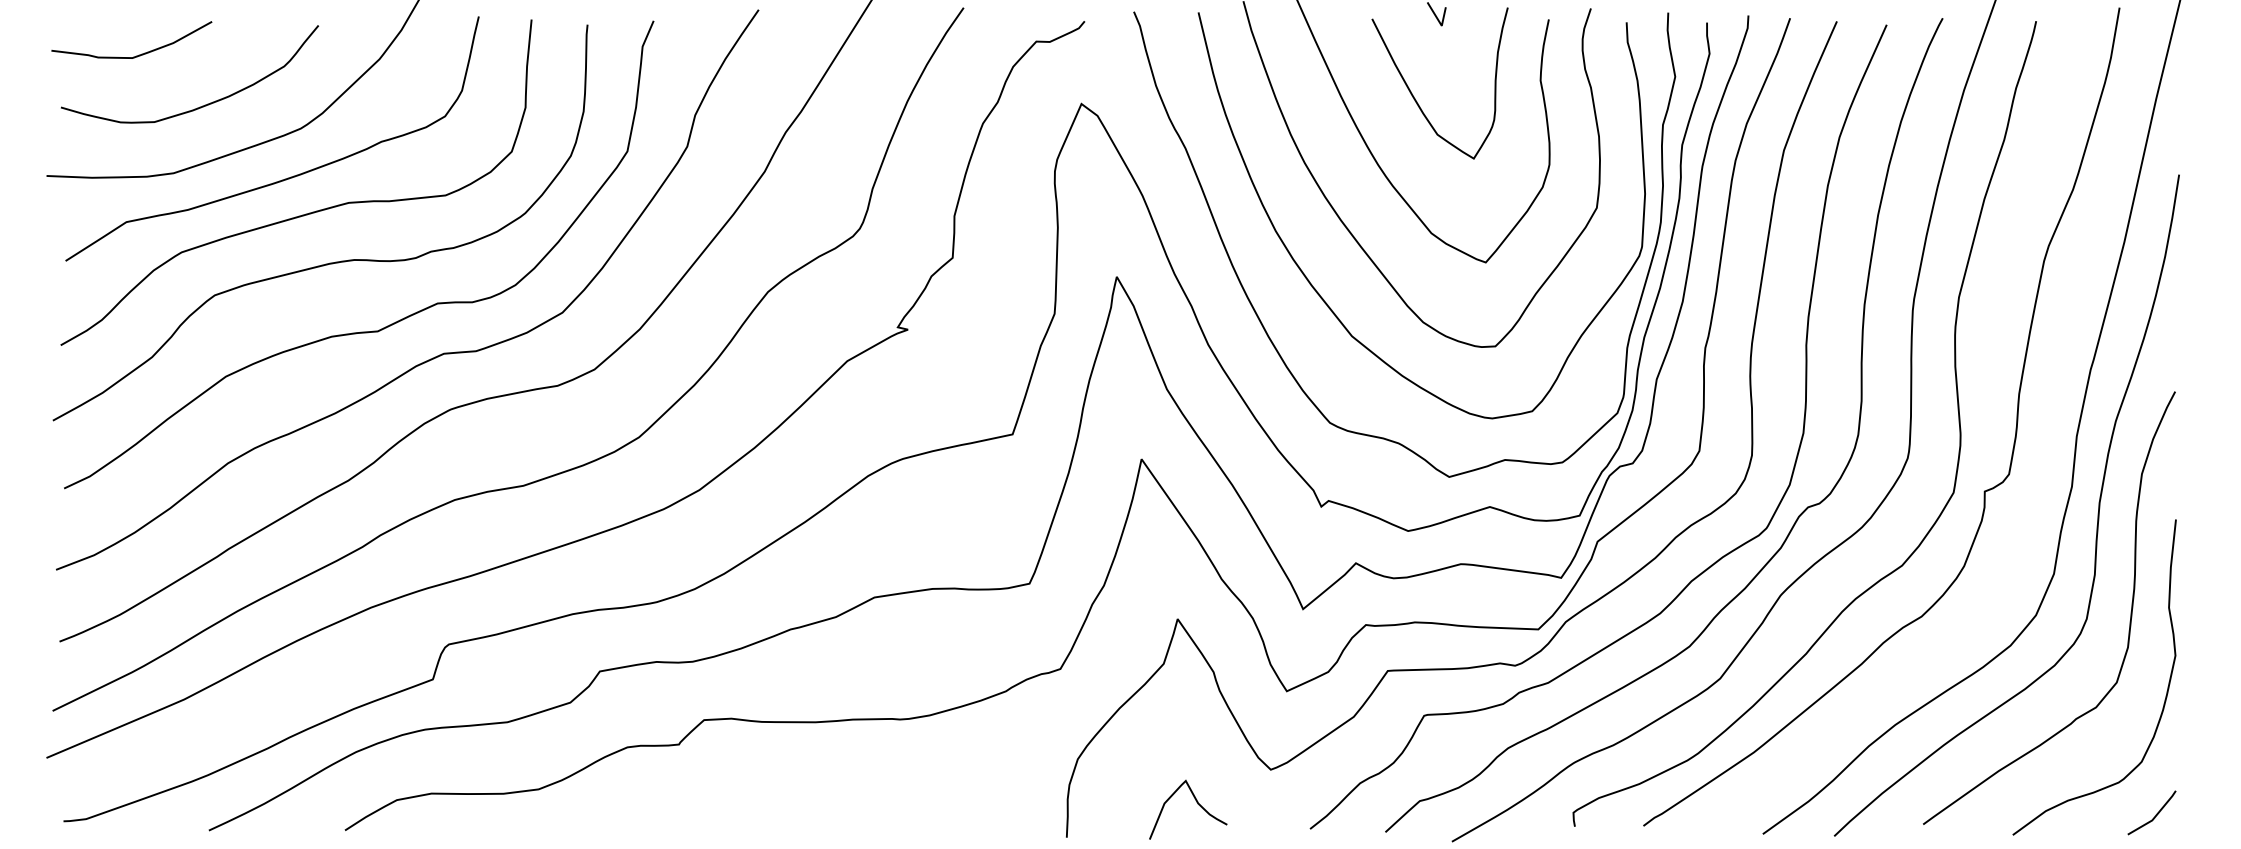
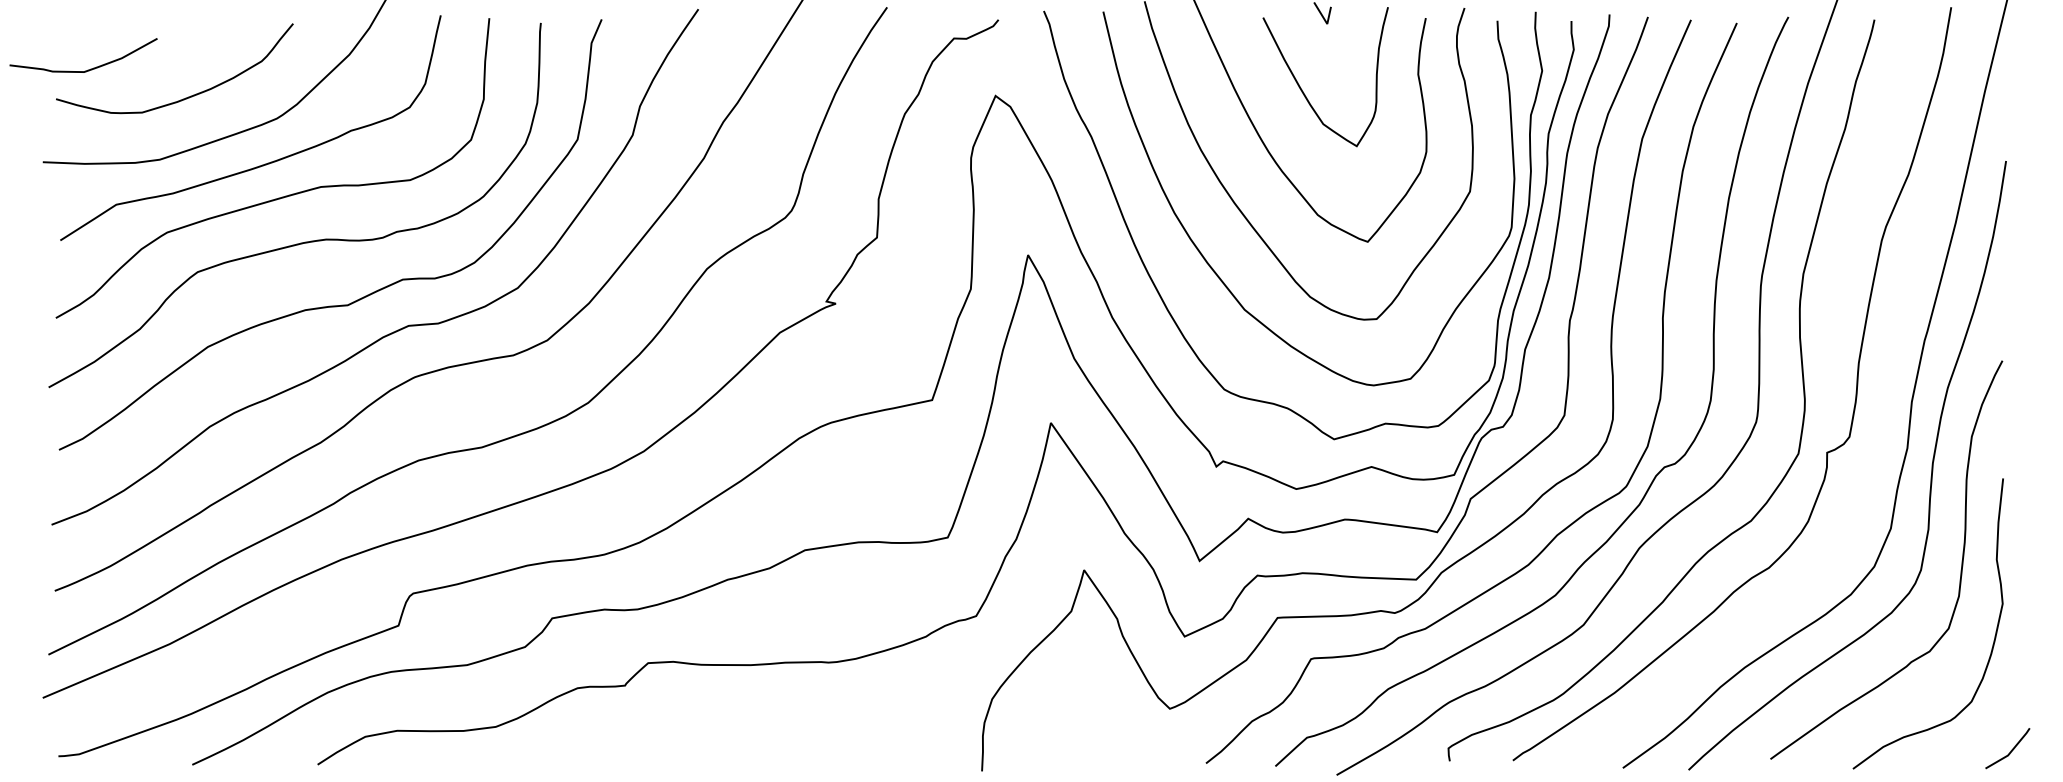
curve: (136, 55) -> (87, 69), moved
curve: (1197, 804) -> (1102, 740), removed
line: (2155, 814) -> (2011, 750), moved

